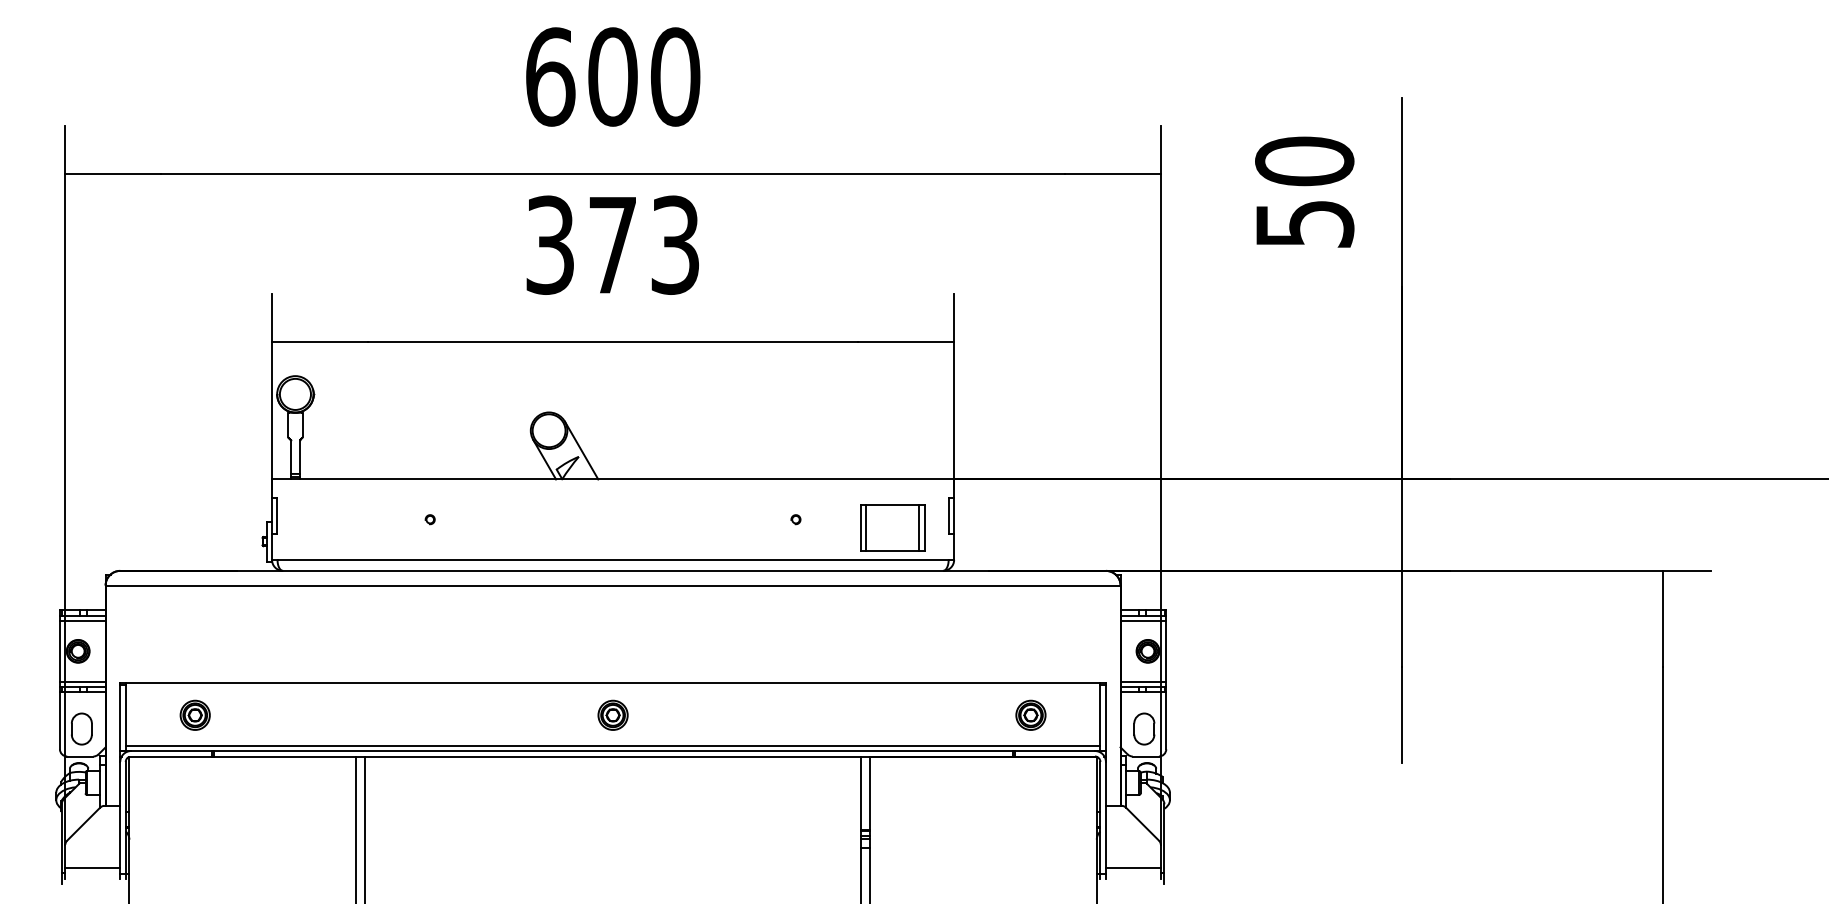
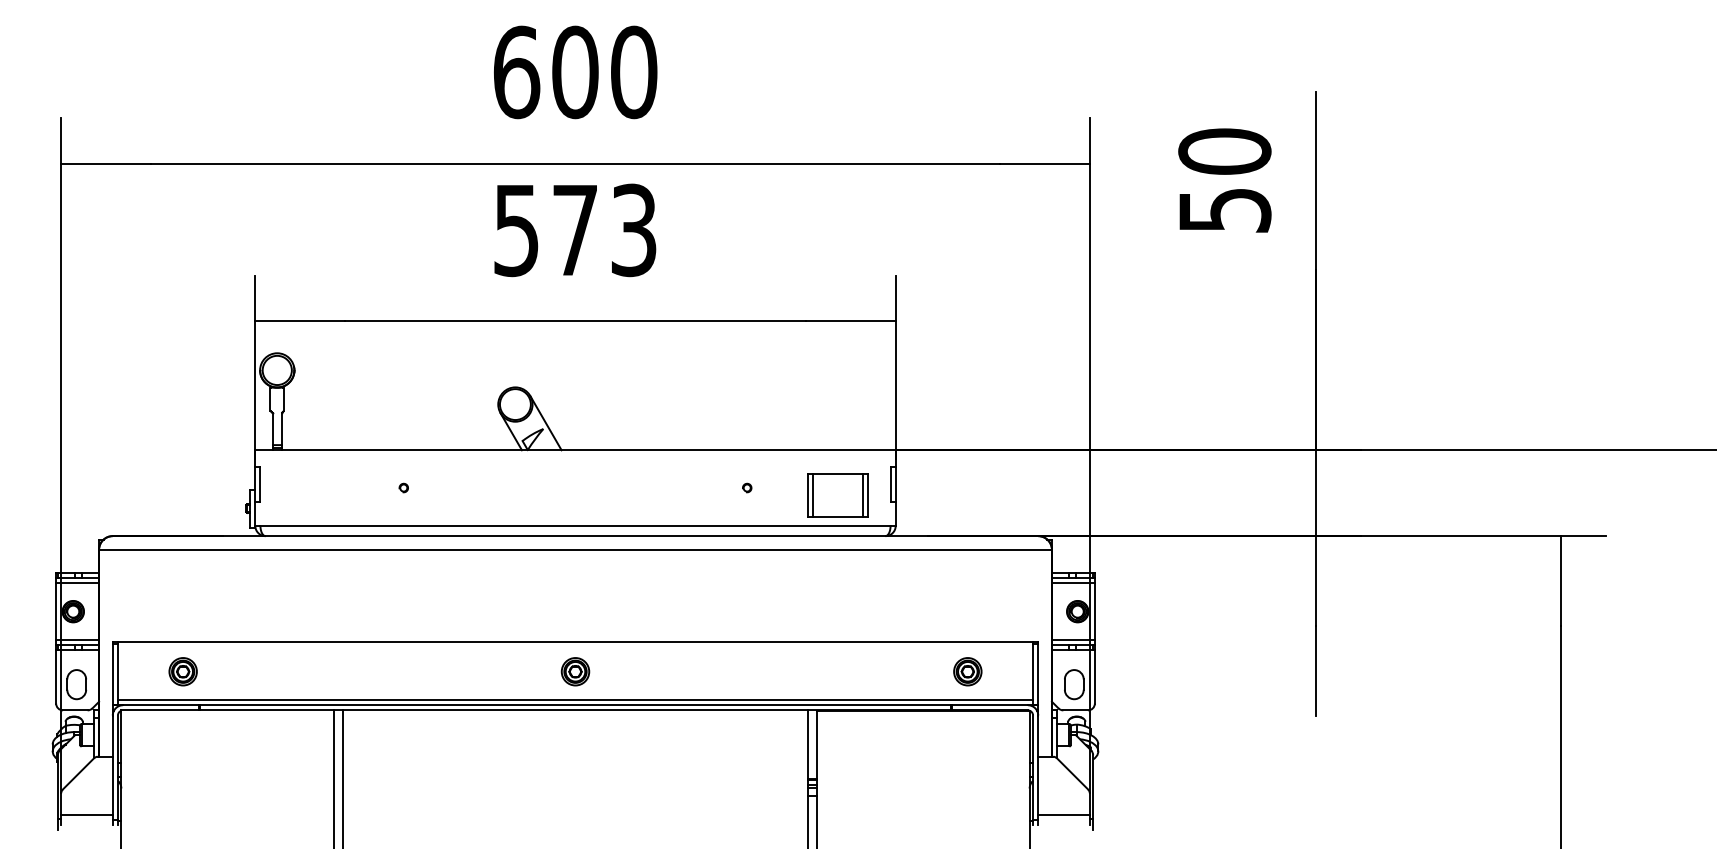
text: (549, 244) -> (515, 229), 373 -> 573

